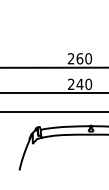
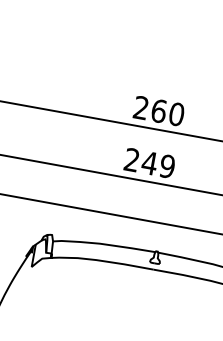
text: (88, 84) -> (166, 166), 240 -> 249

